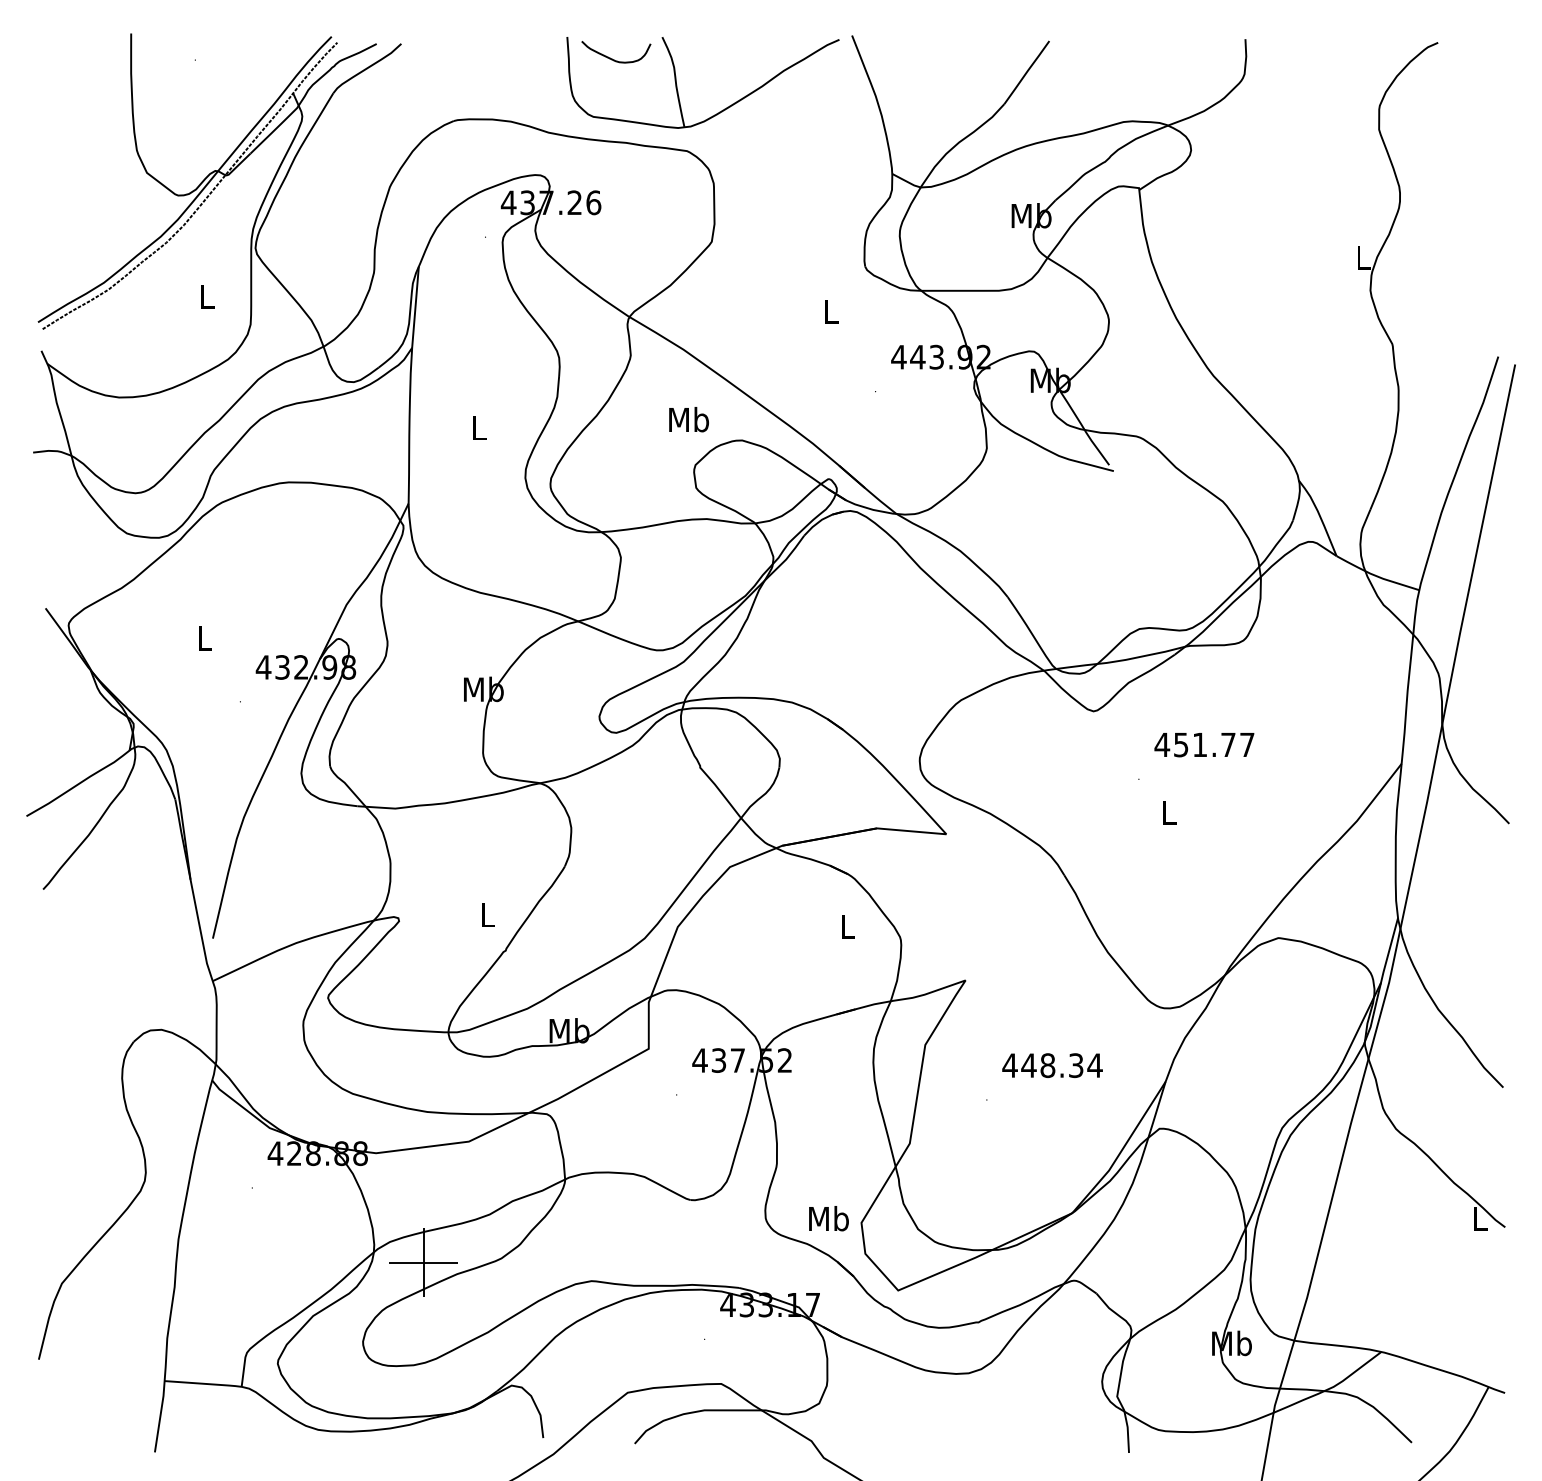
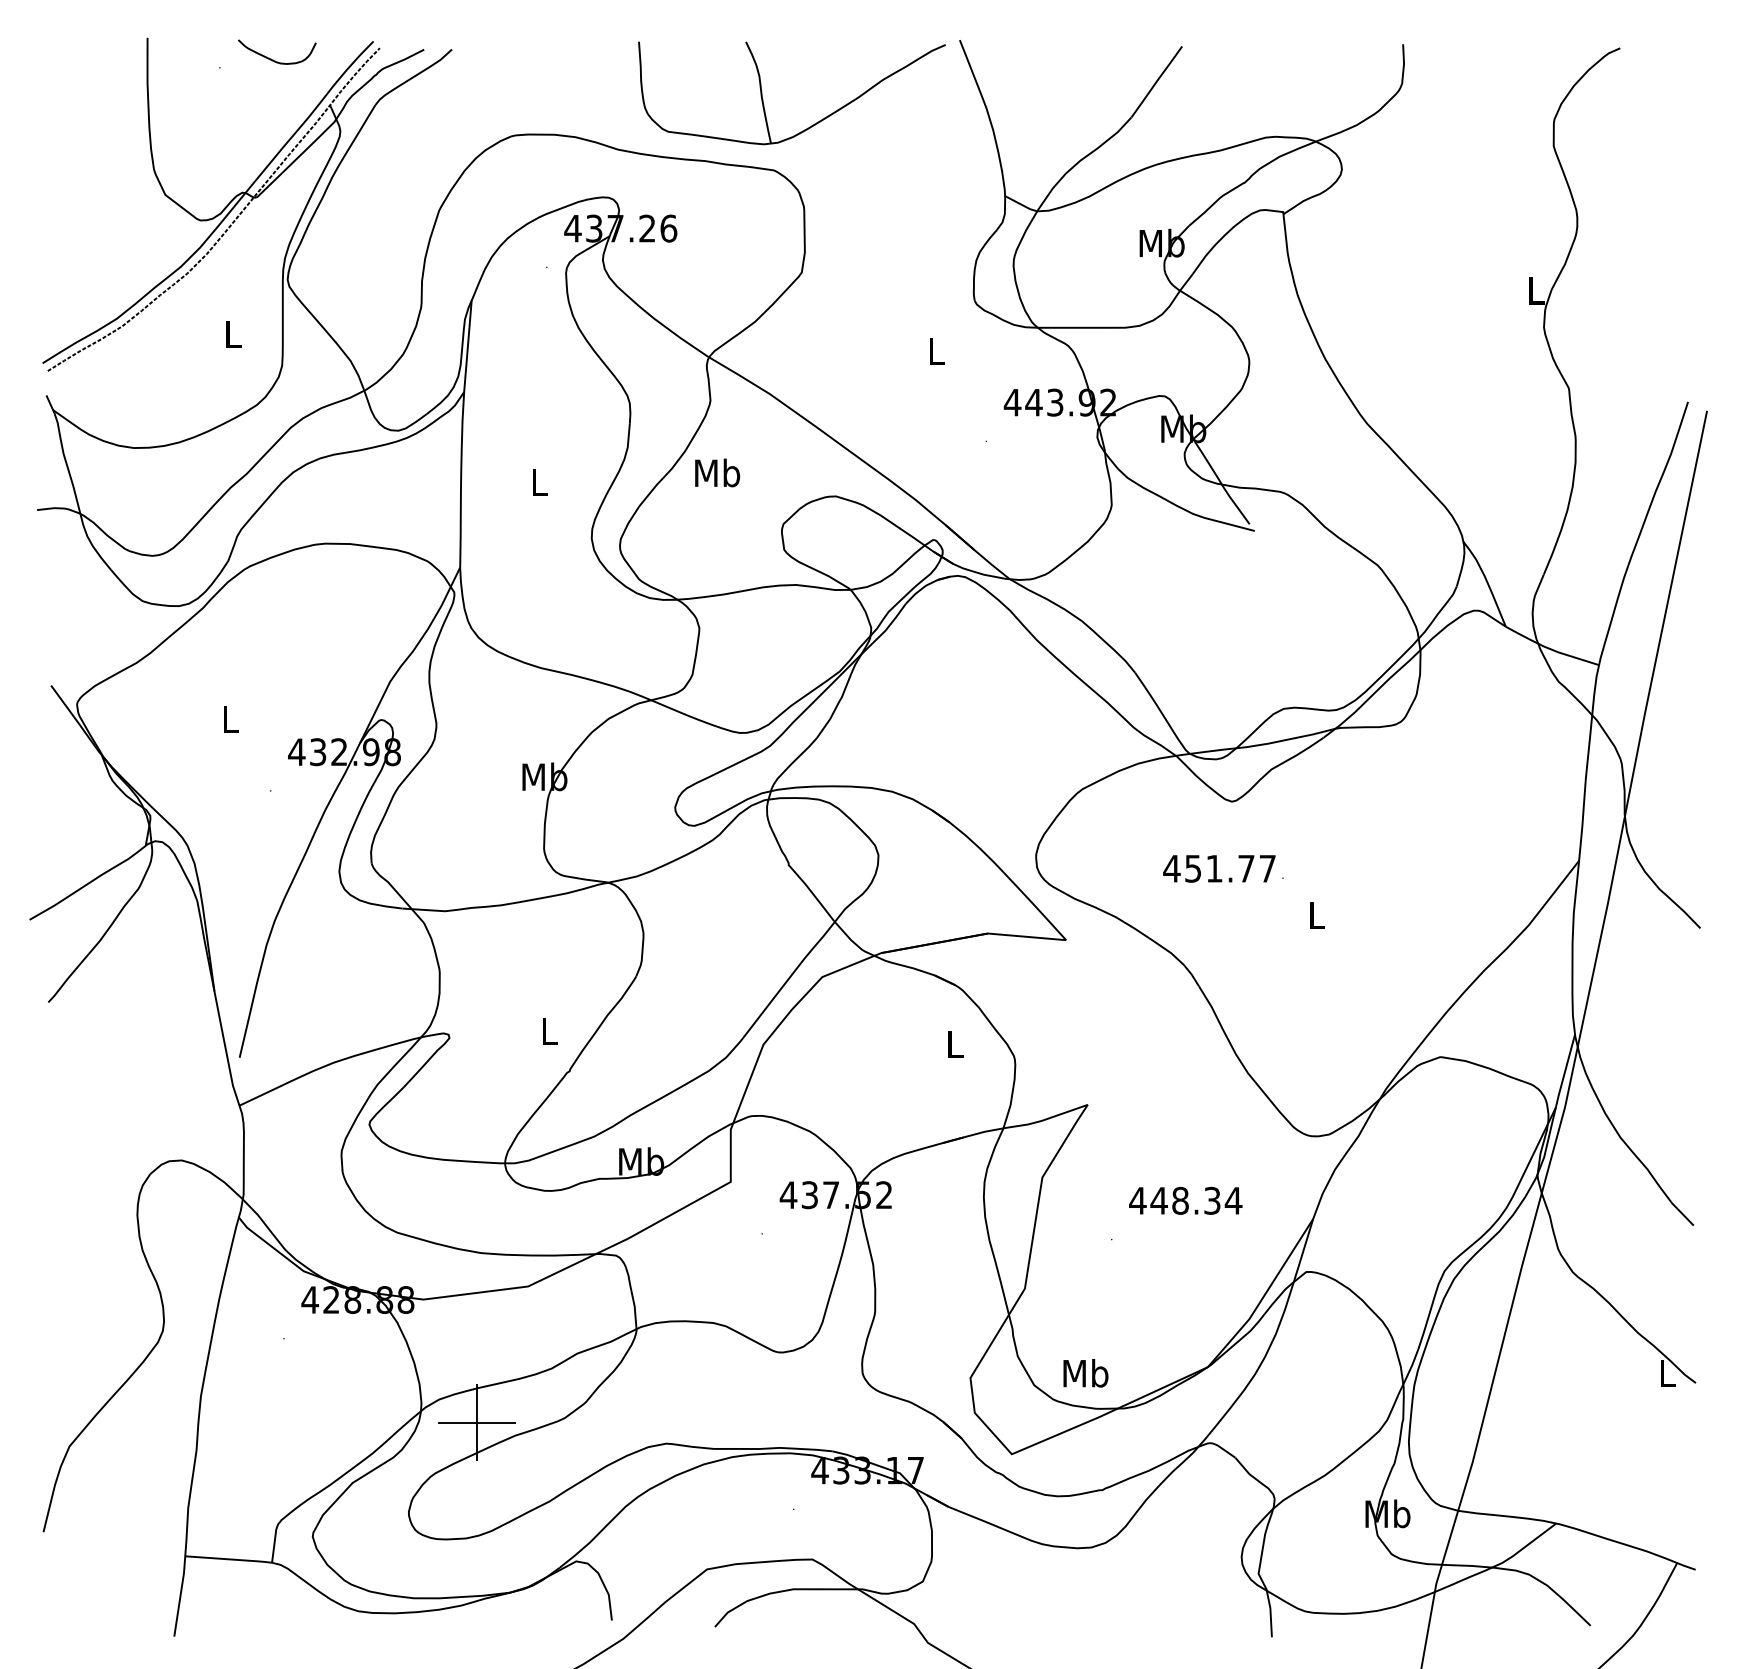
curve: (612, 58) -> (272, 59), moved
text: (688, 419) -> (716, 472), moved
text: (1204, 745) -> (1219, 869), moved
text: (828, 1218) -> (1085, 1373), moved

